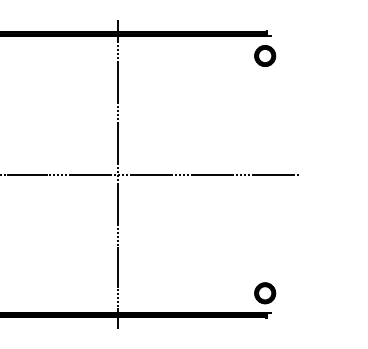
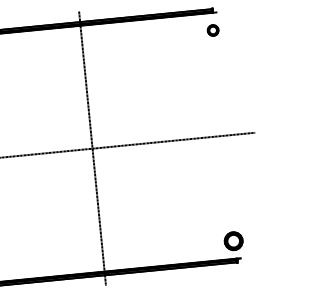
part: (265, 55) -> (213, 30), size x0.6

